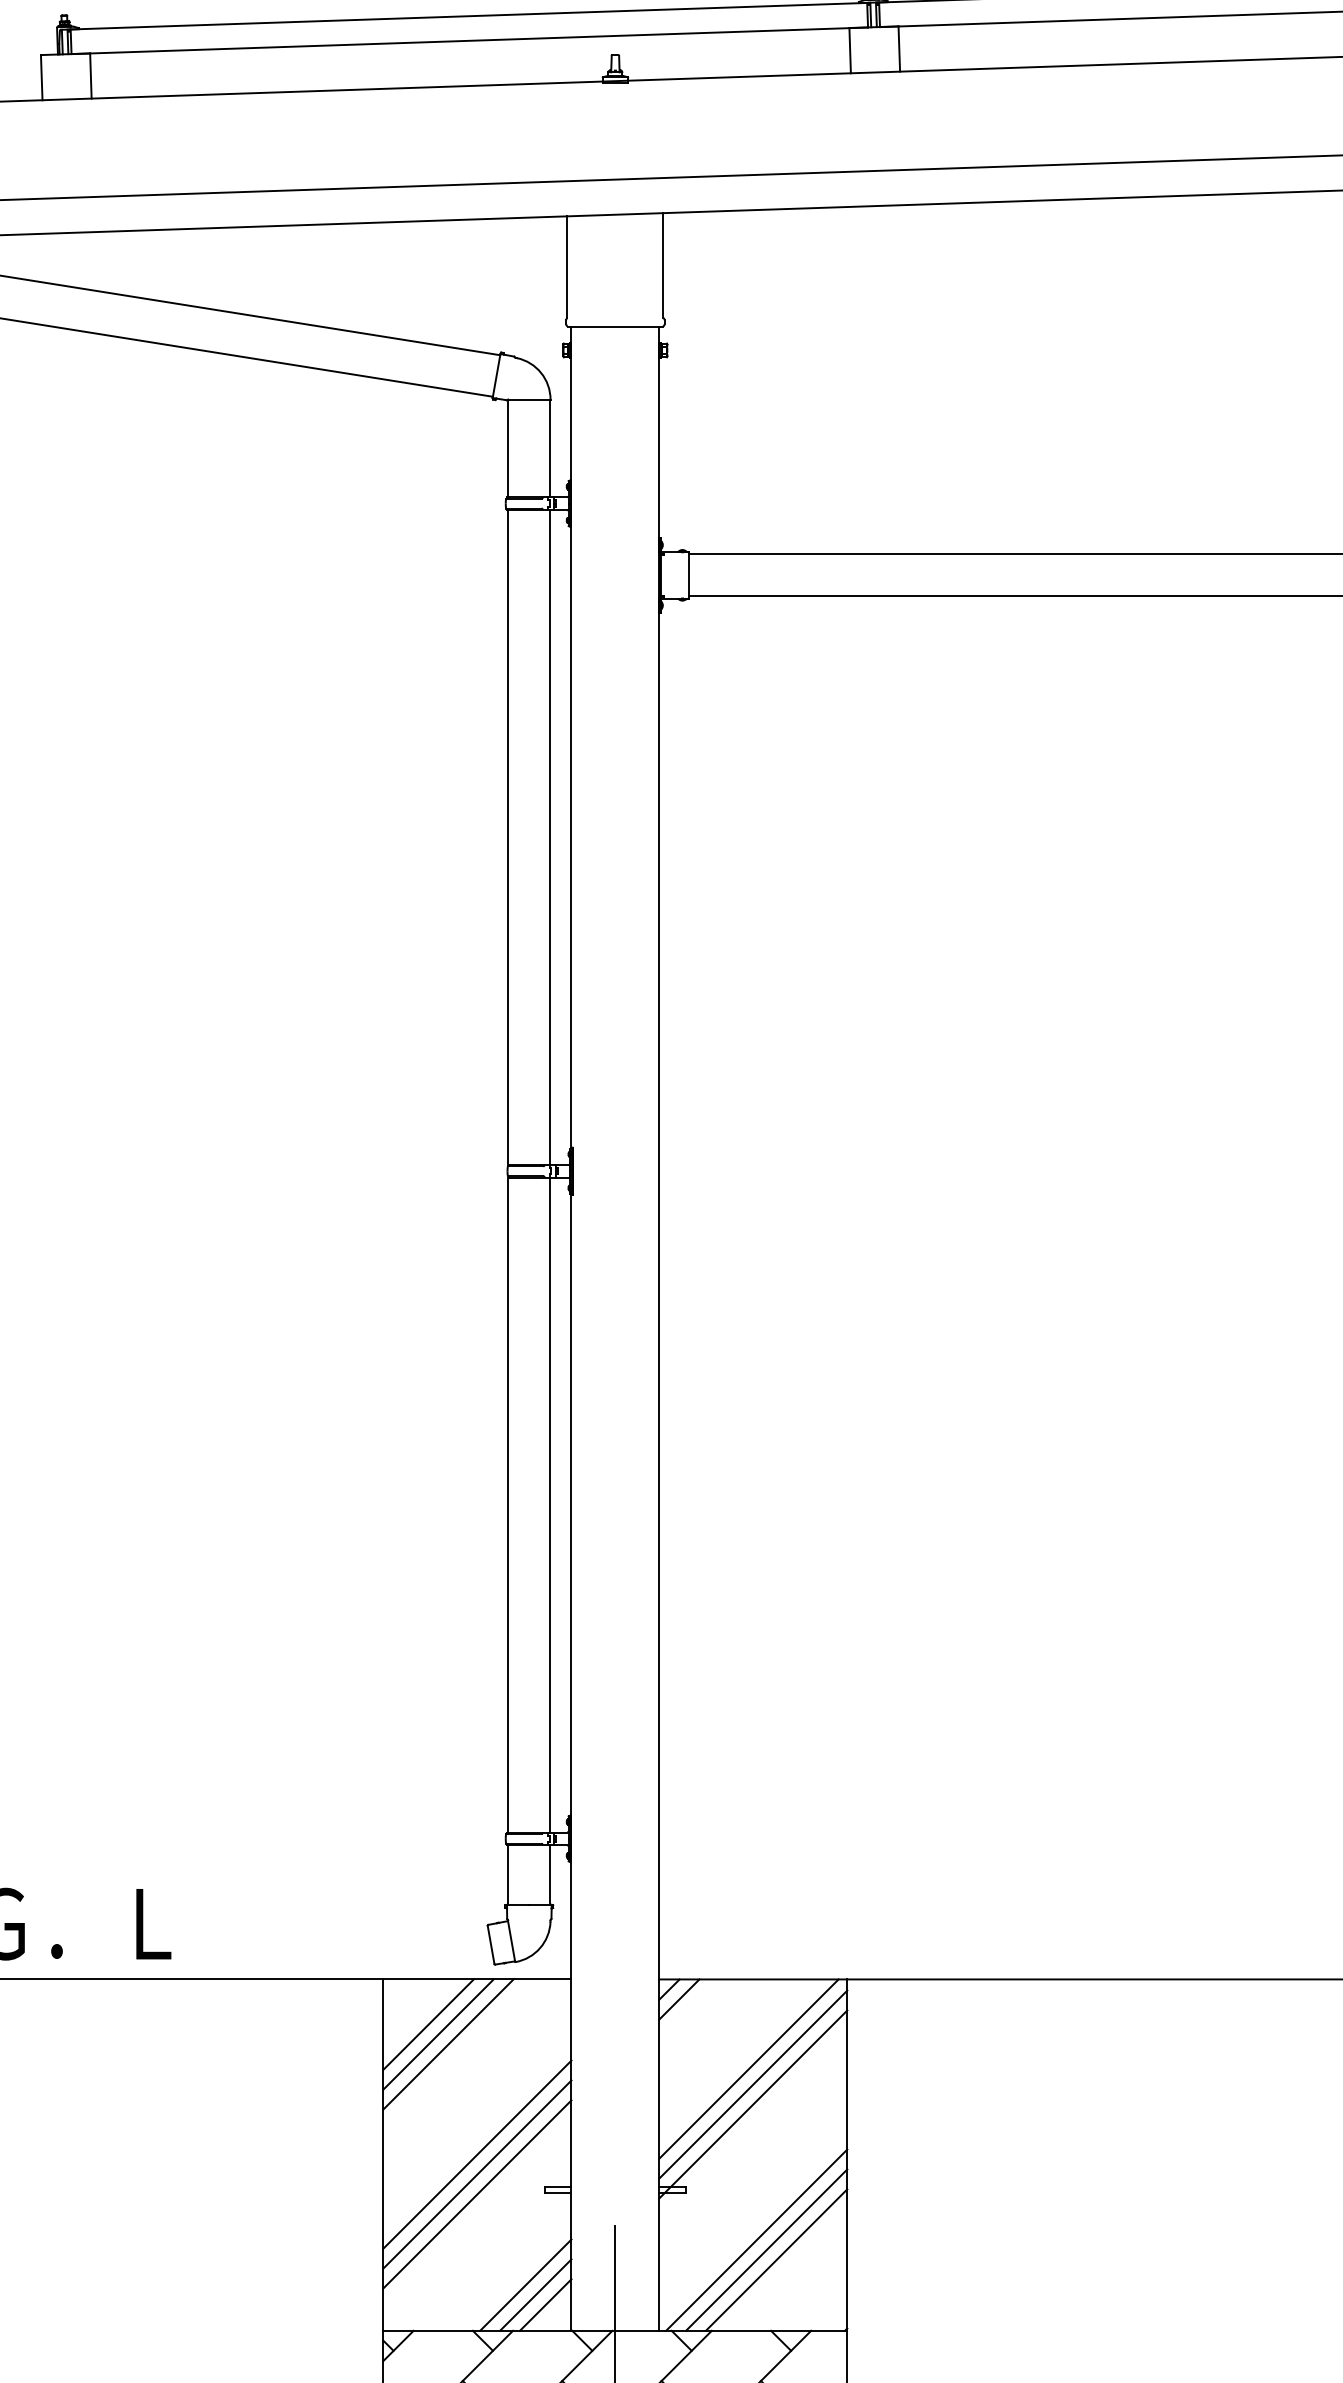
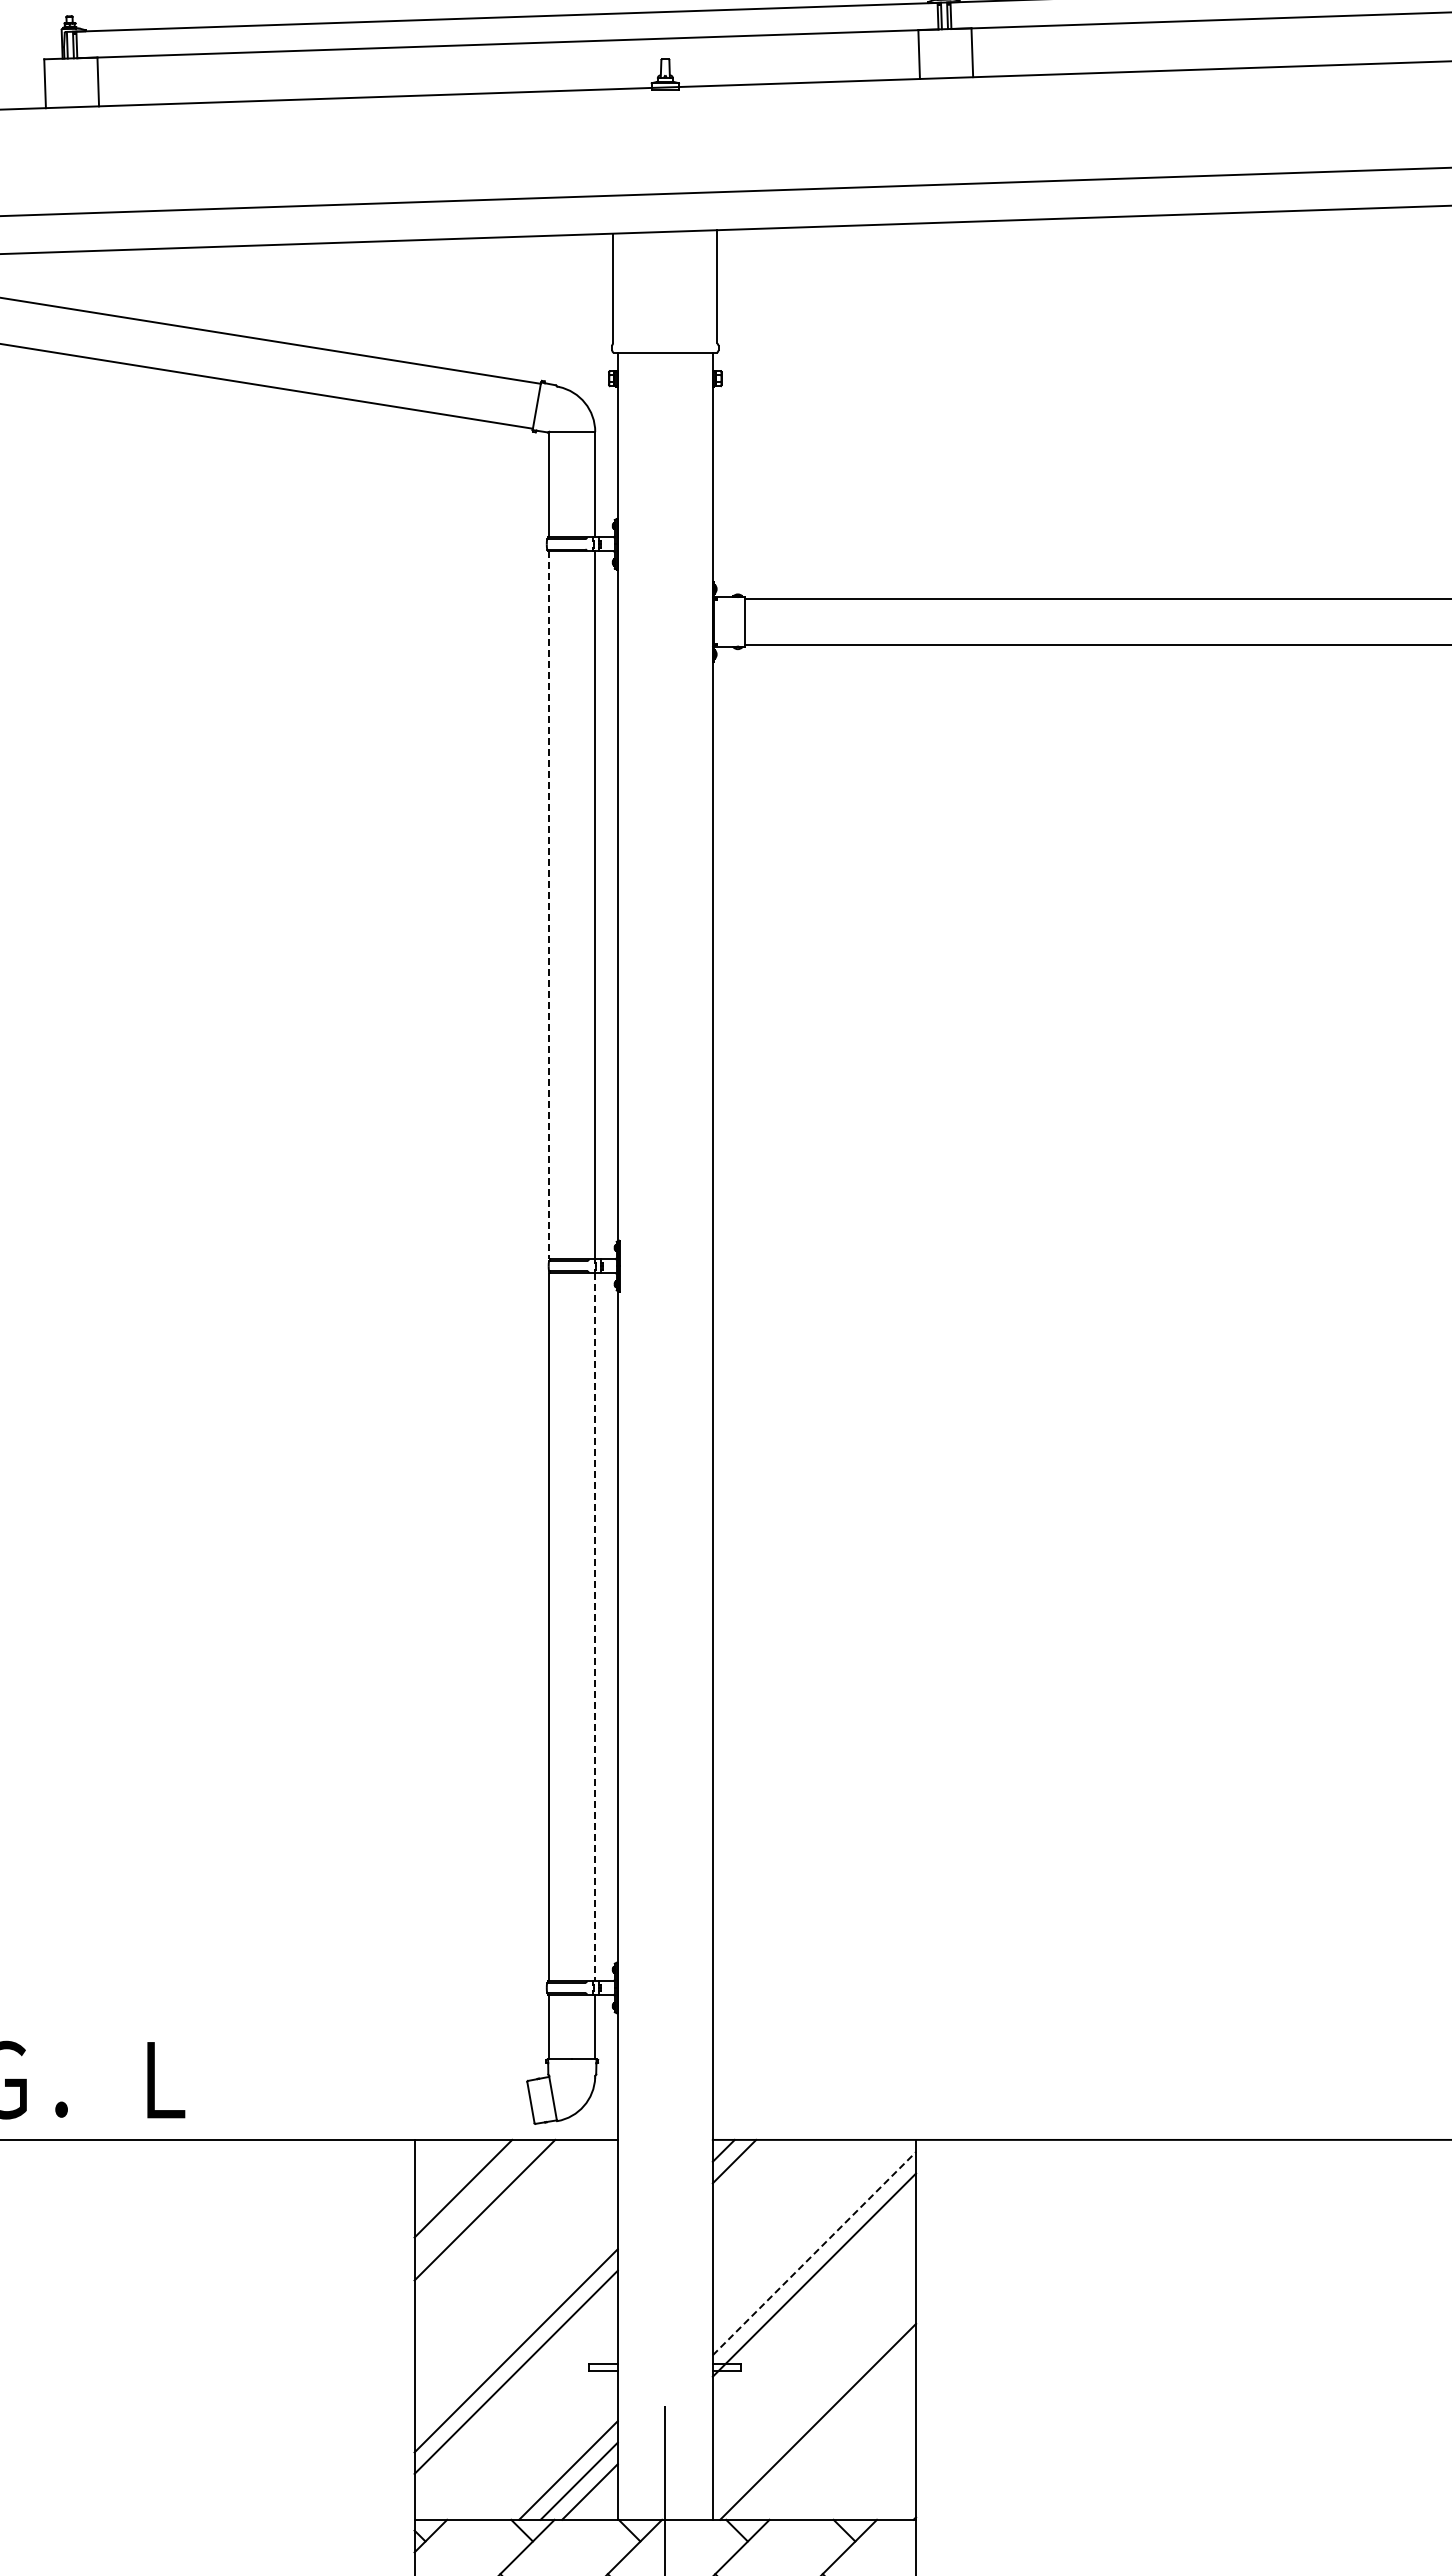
line: (508, 837) -> (549, 905), solid -> dashed
line: (550, 1505) -> (595, 1627), solid -> dashed
line: (437, 2033) -> (473, 2198), removed
line: (748, 2068) -> (809, 2236), removed
line: (753, 2084) -> (814, 2253), solid -> dashed
line: (476, 2153) -> (515, 2328), removed
line: (766, 2250) -> (828, 2432), removed
line: (776, 2259) -> (839, 2442), removed

